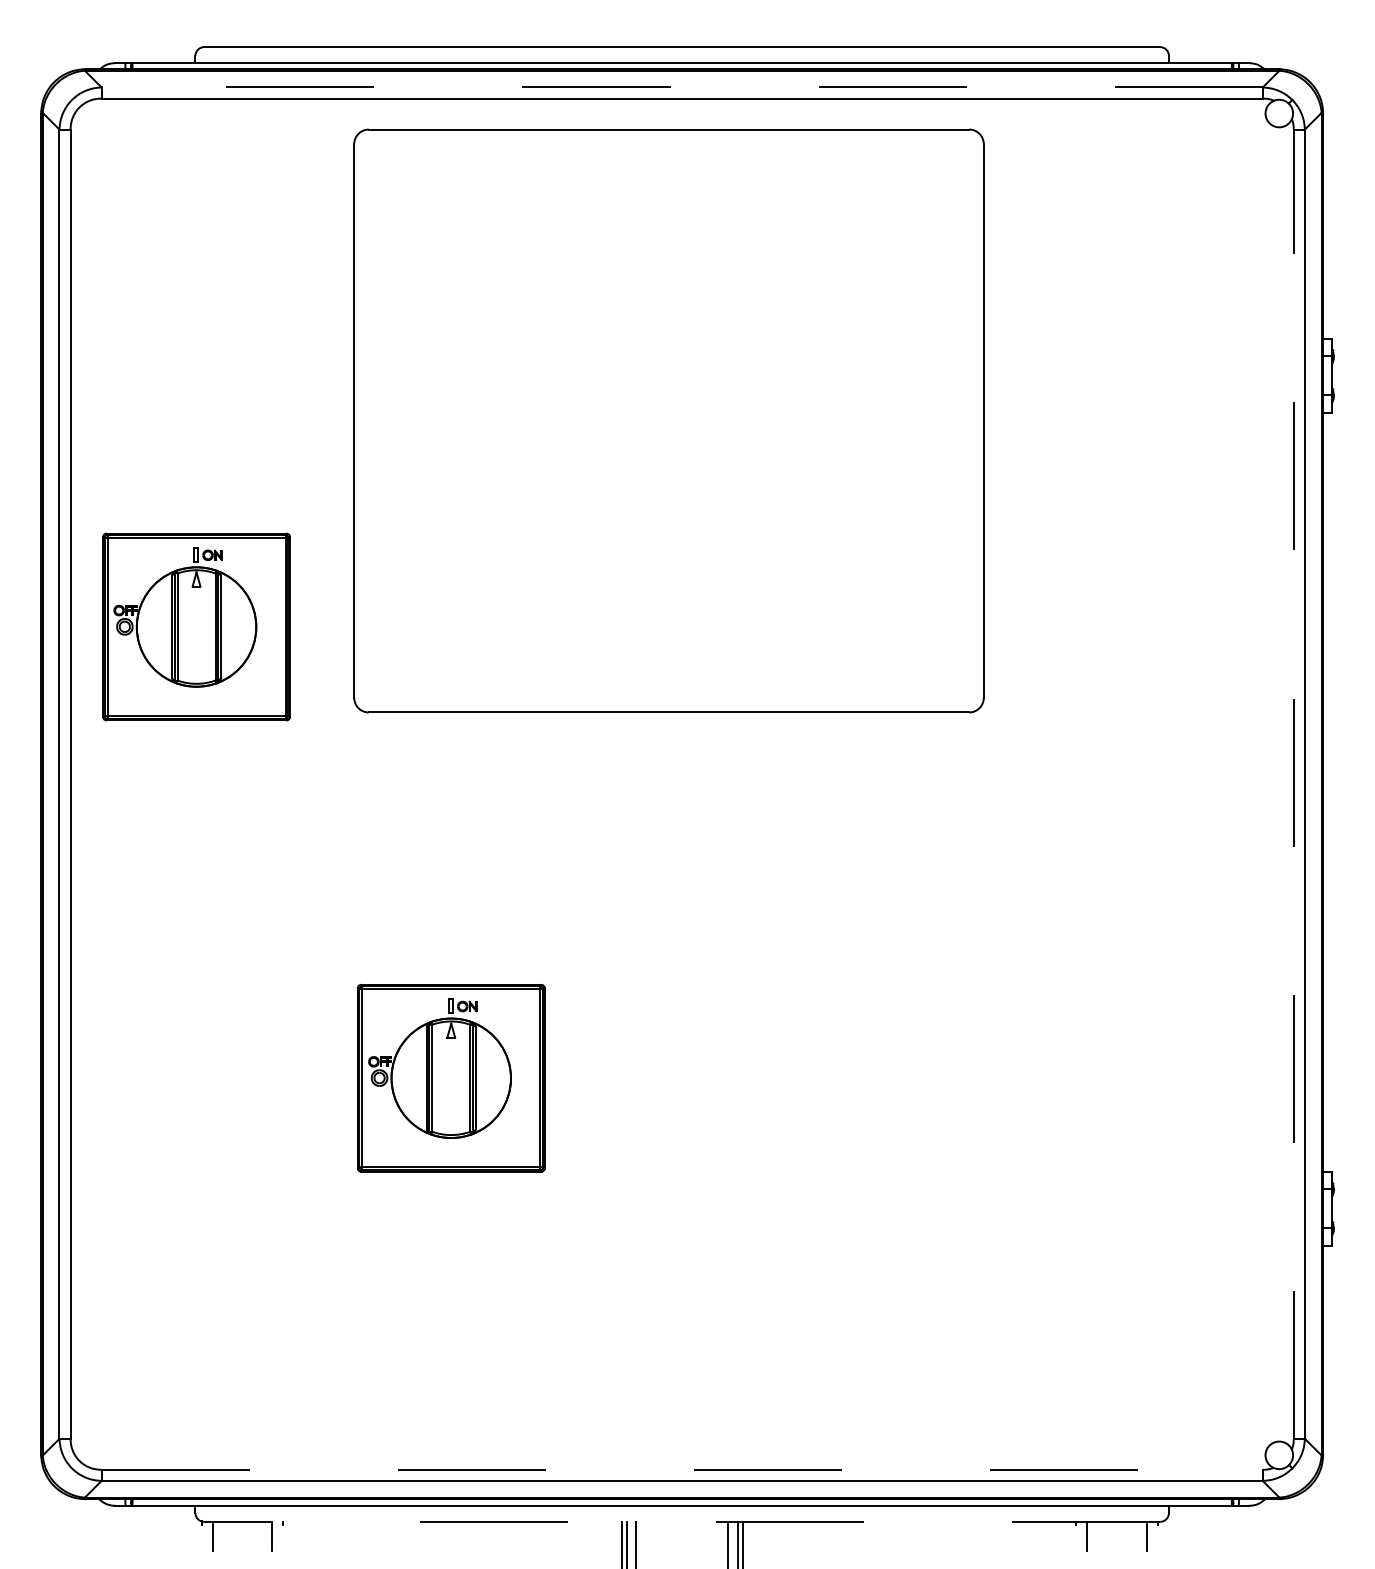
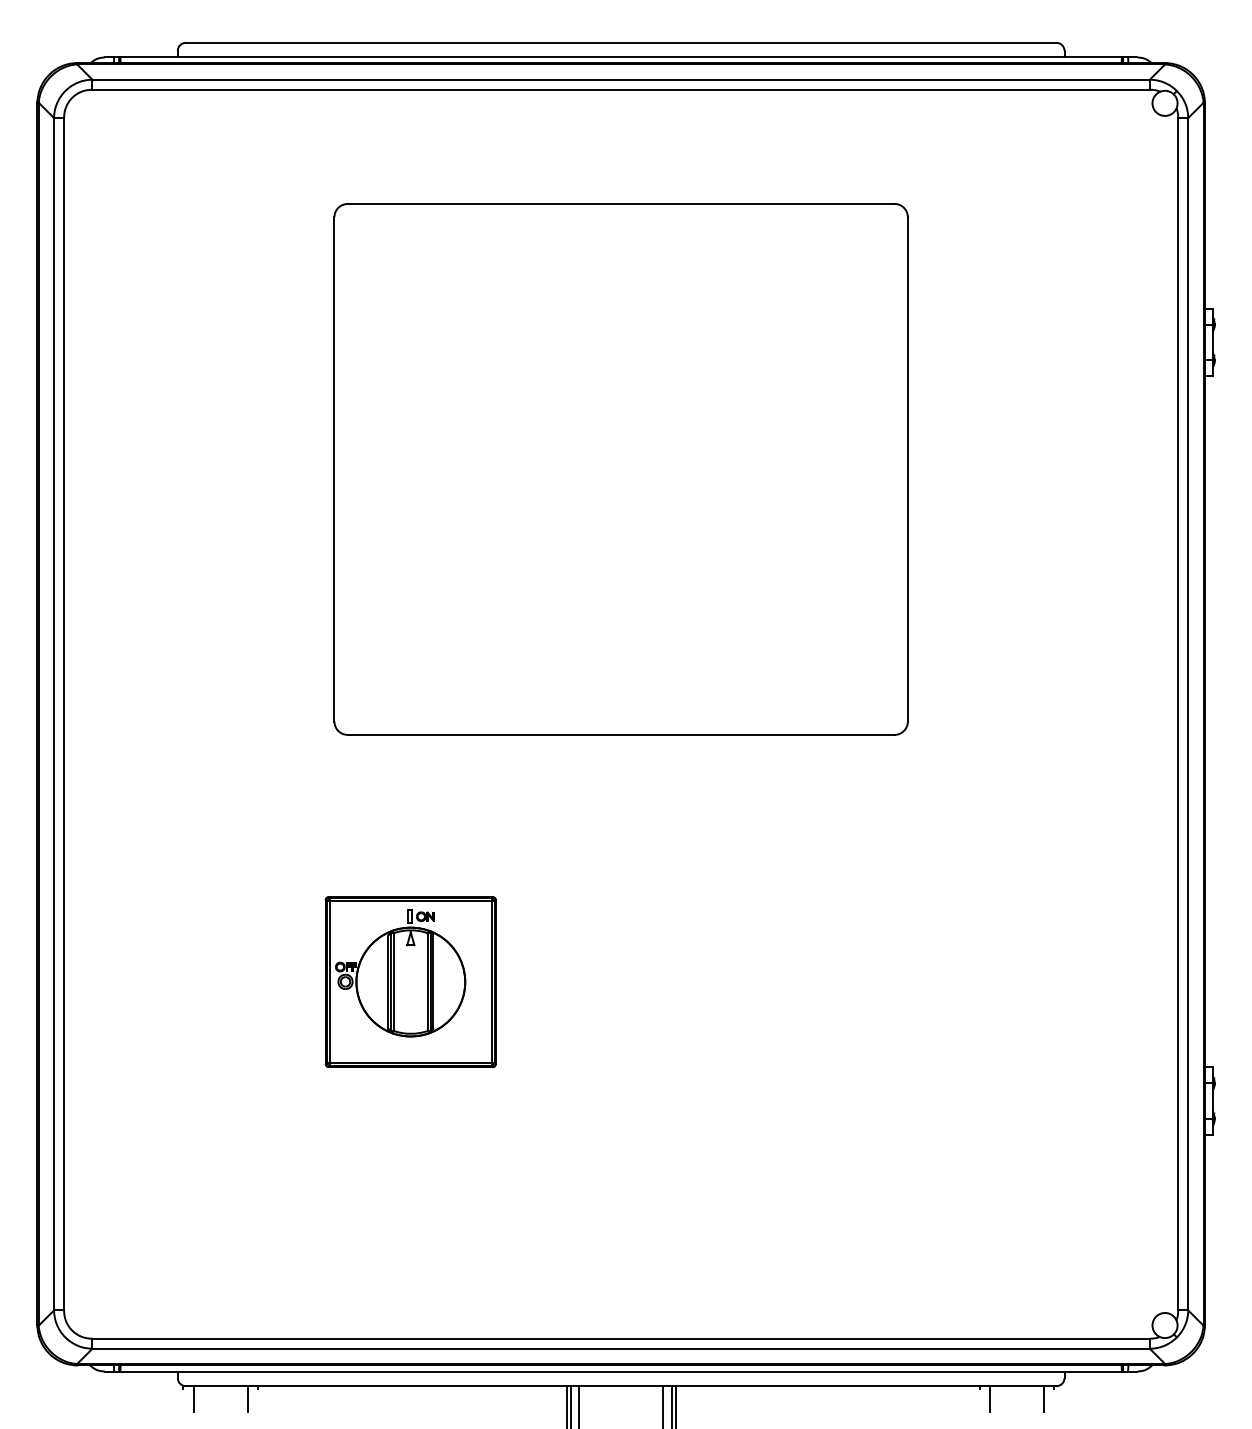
line: (682, 87) -> (621, 79), dashed -> solid
part: (668, 421) -> (620, 469), moved
part: (196, 627) -> (178, 571), removed
line: (1294, 783) -> (1178, 713), dashed -> solid
line: (682, 1469) -> (621, 1338), dashed -> solid
line: (681, 1522) -> (620, 1386), dashed -> solid

